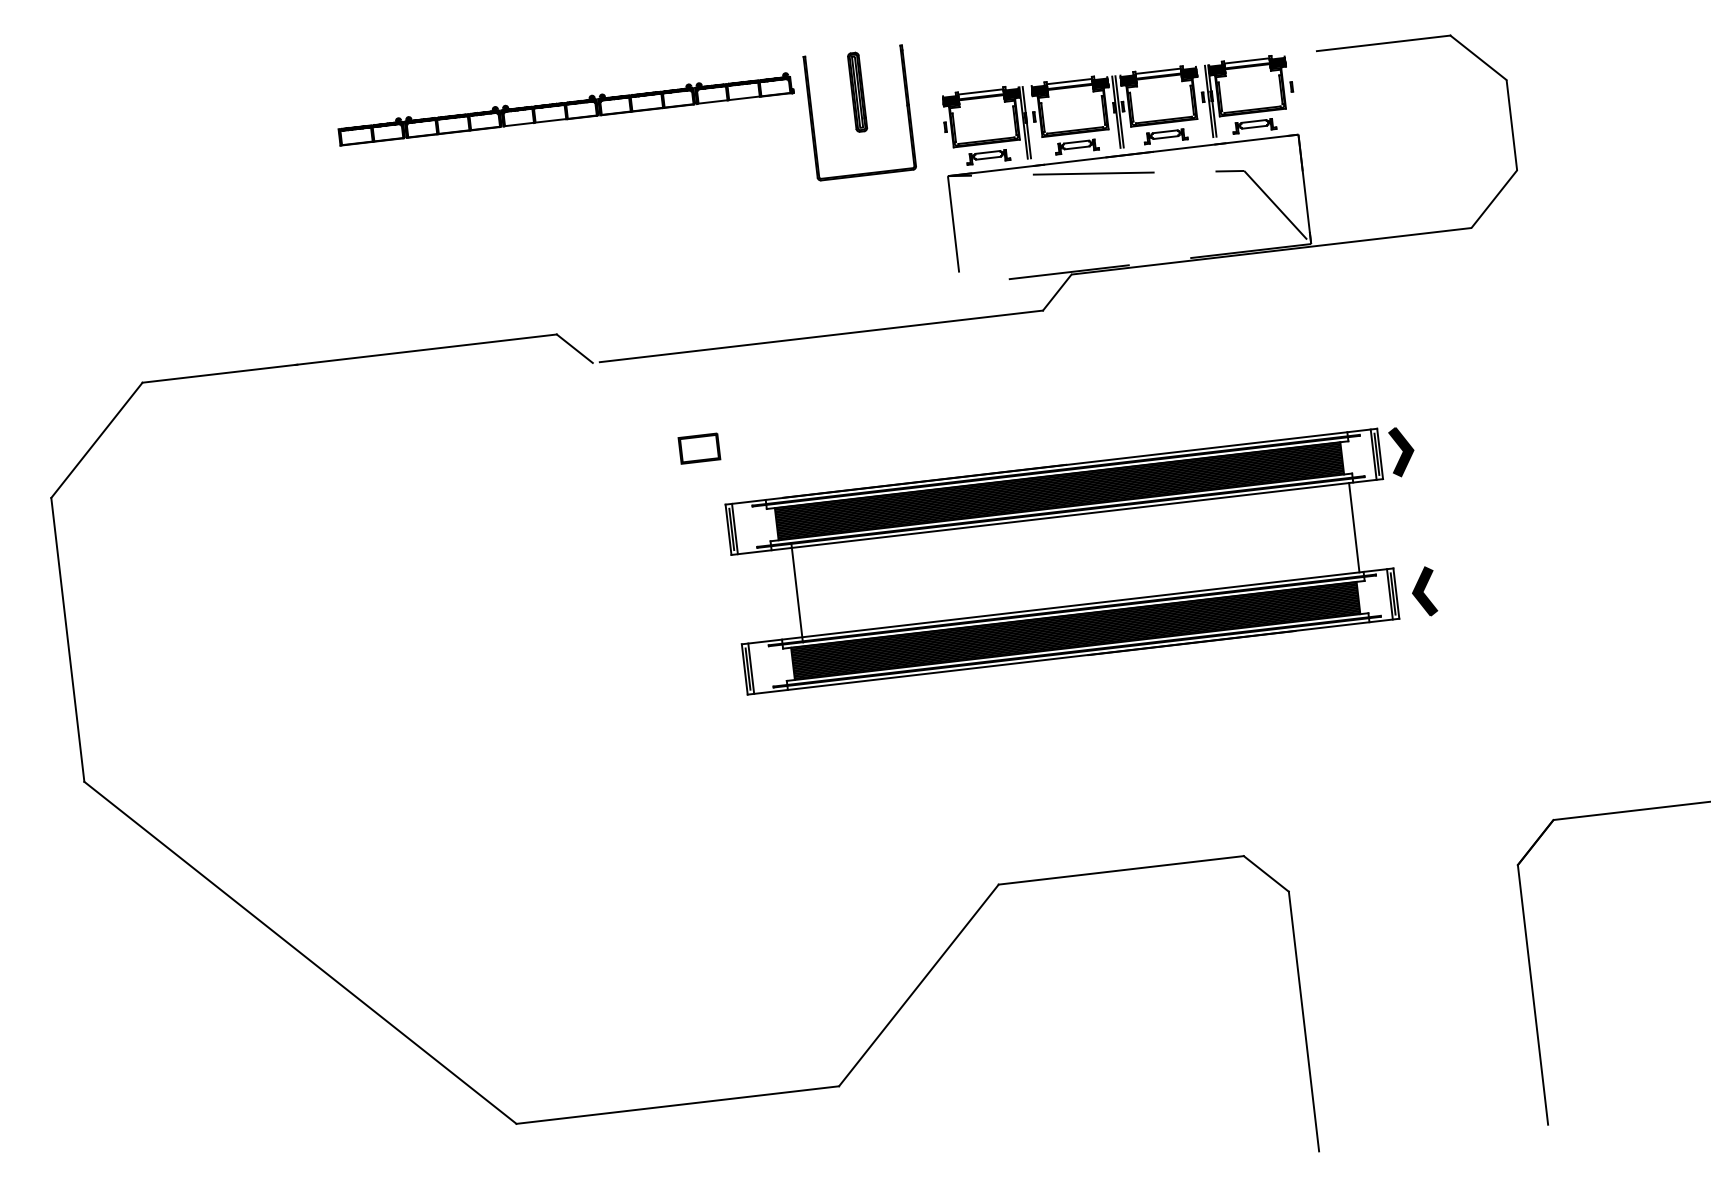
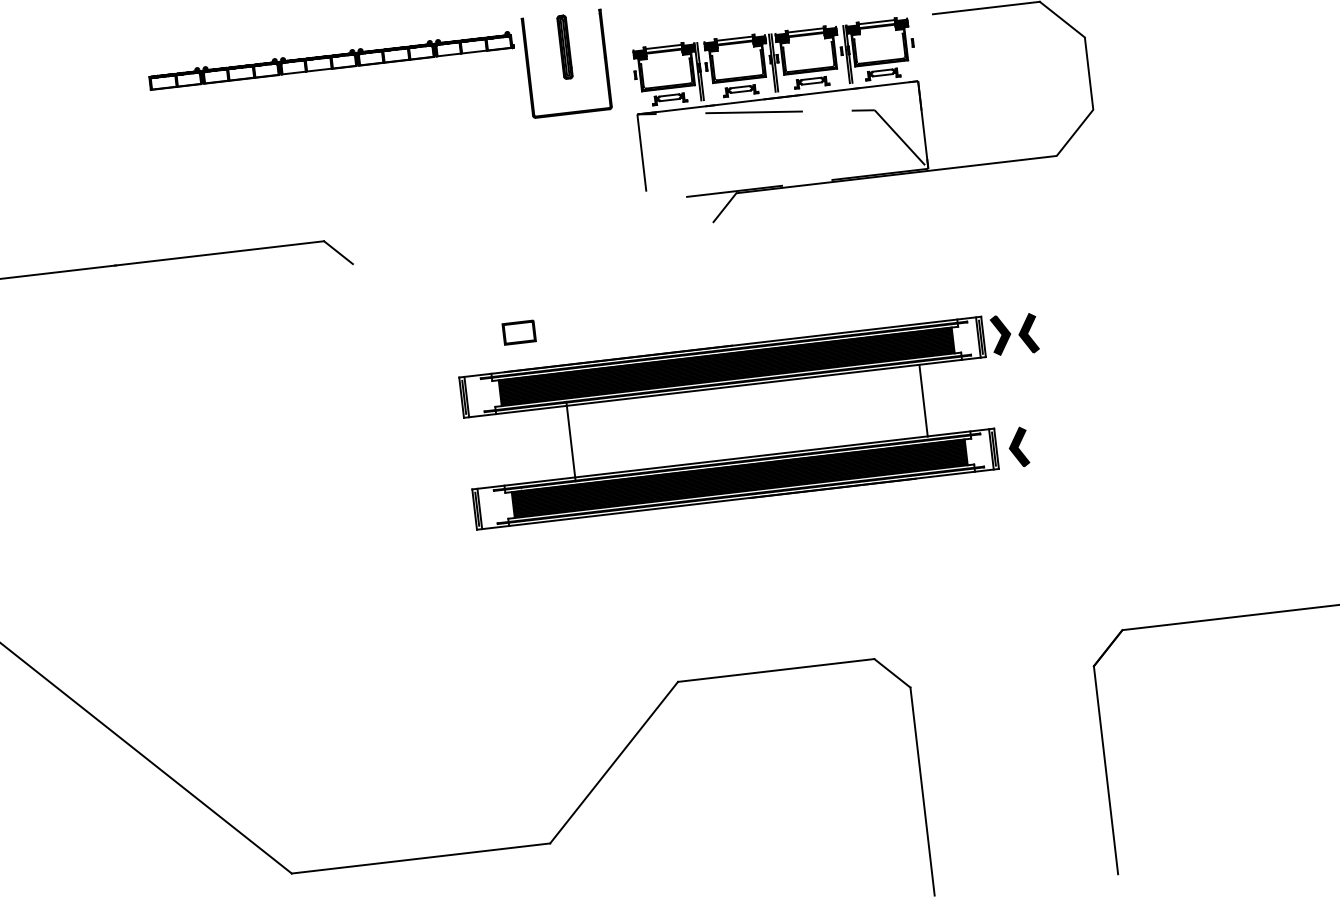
line: (821, 336) -> (536, 242), removed
part: (699, 448) -> (519, 332), moved
part: (1437, 449) -> (1029, 333), added
line: (1354, 527) -> (923, 400), moved
line: (796, 592) -> (570, 441), moved

